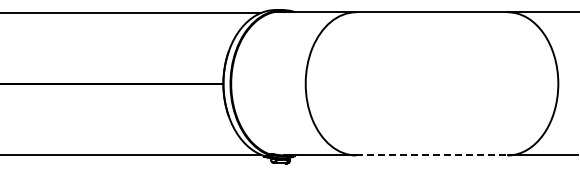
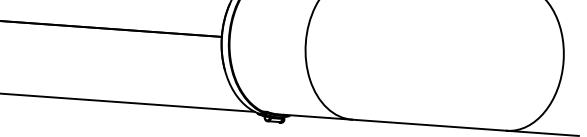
line: (432, 155) -> (429, 125), dashed -> solid

